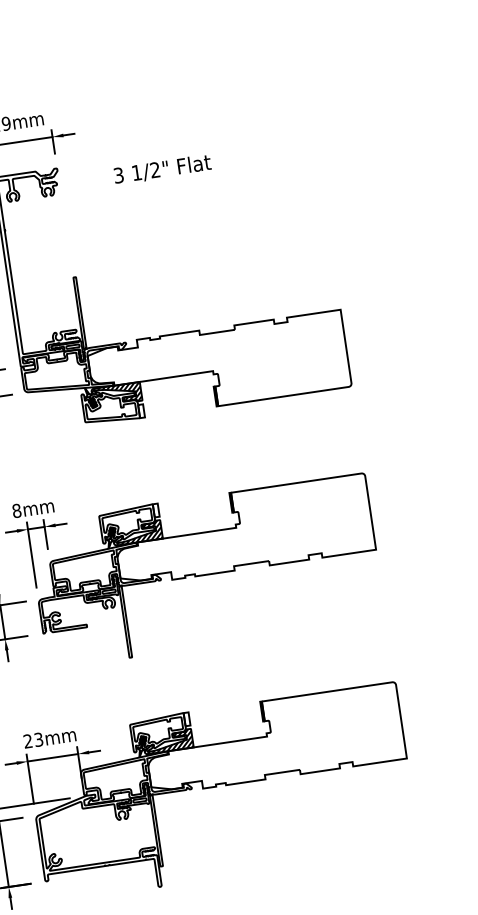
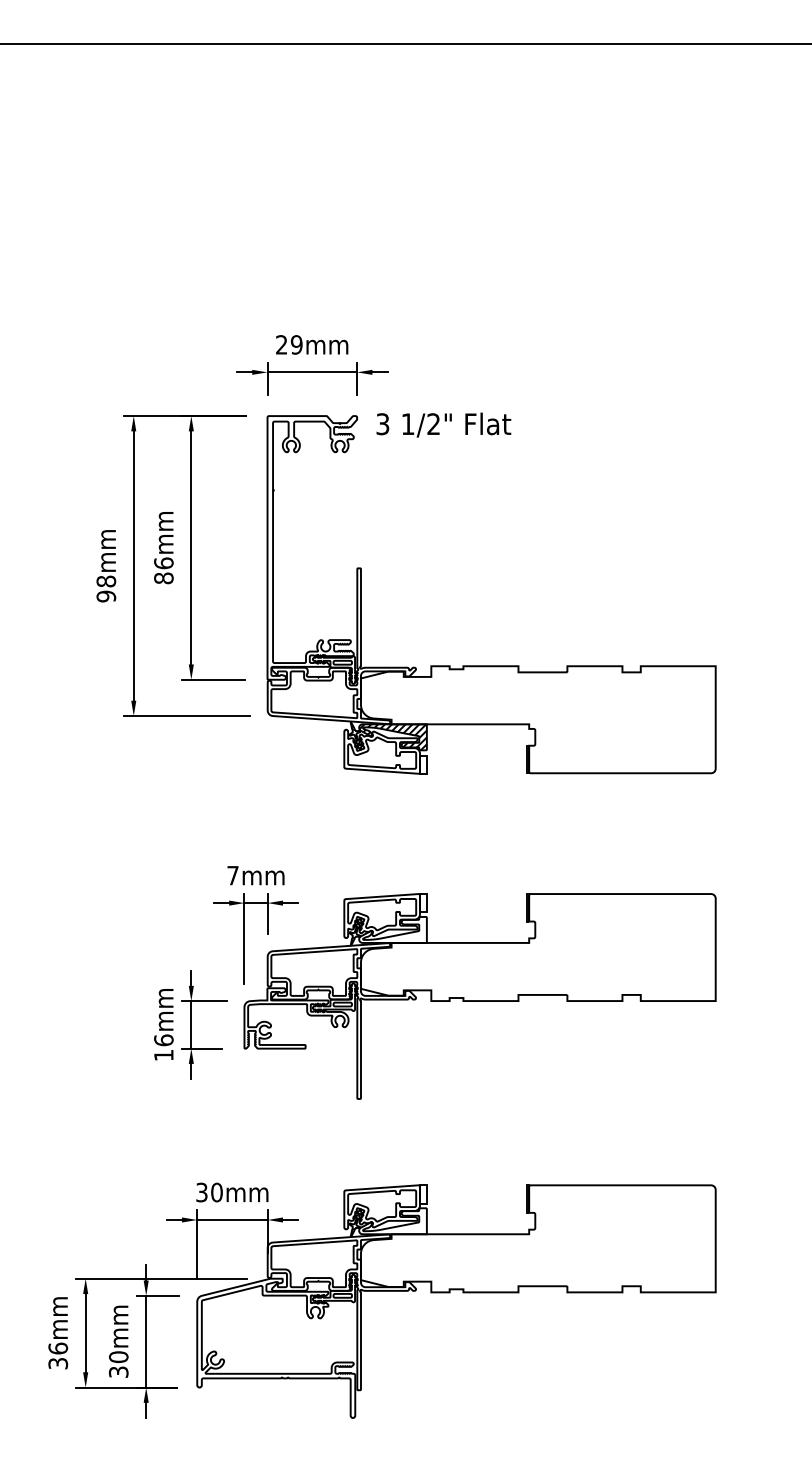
text: (162, 169) -> (443, 424), moved
text: (16, 510) -> (232, 875), 8mm -> 7mm
hatch: (136, 532) -> (392, 929), removed
text: (33, 740) -> (209, 1192), 23mm -> 30mm
hatch: (167, 741) -> (392, 1221), removed

